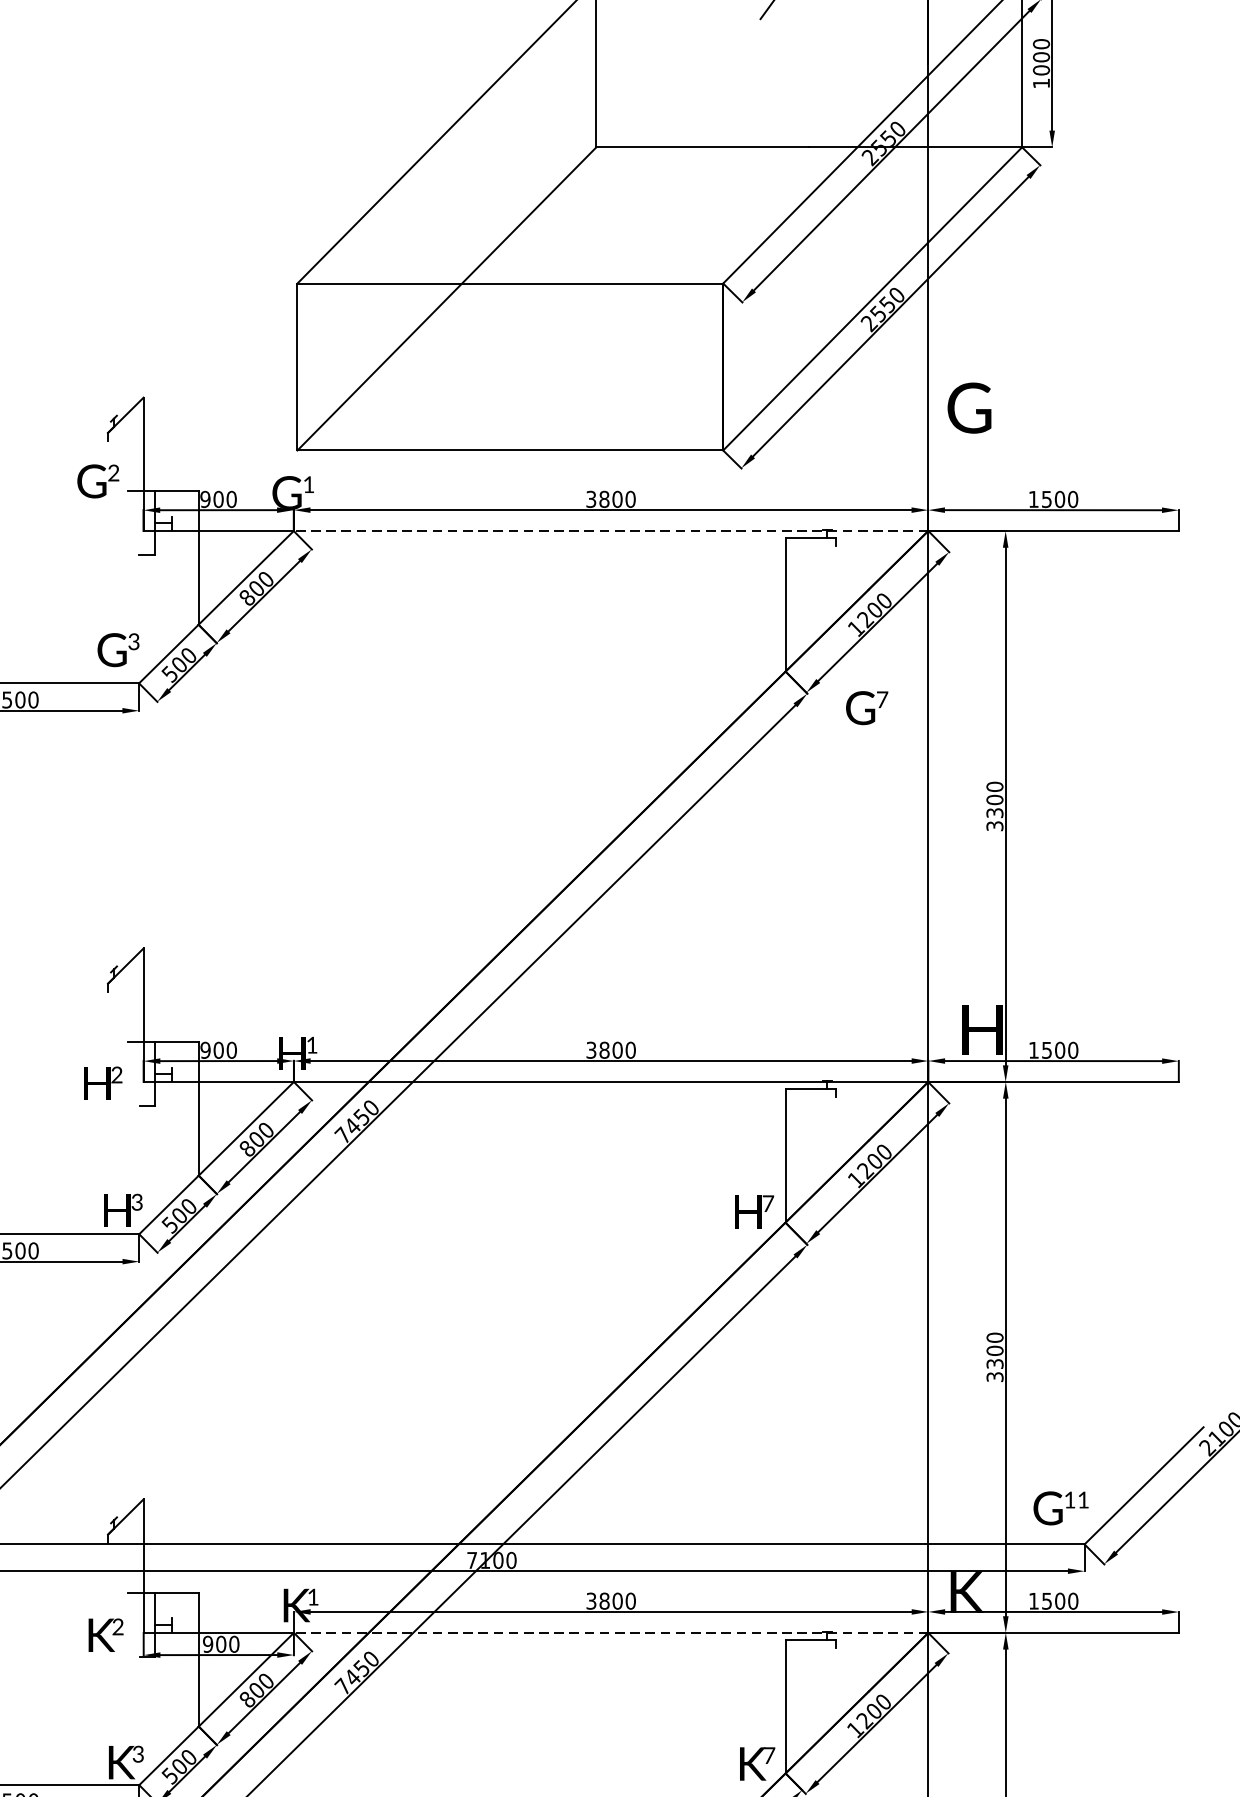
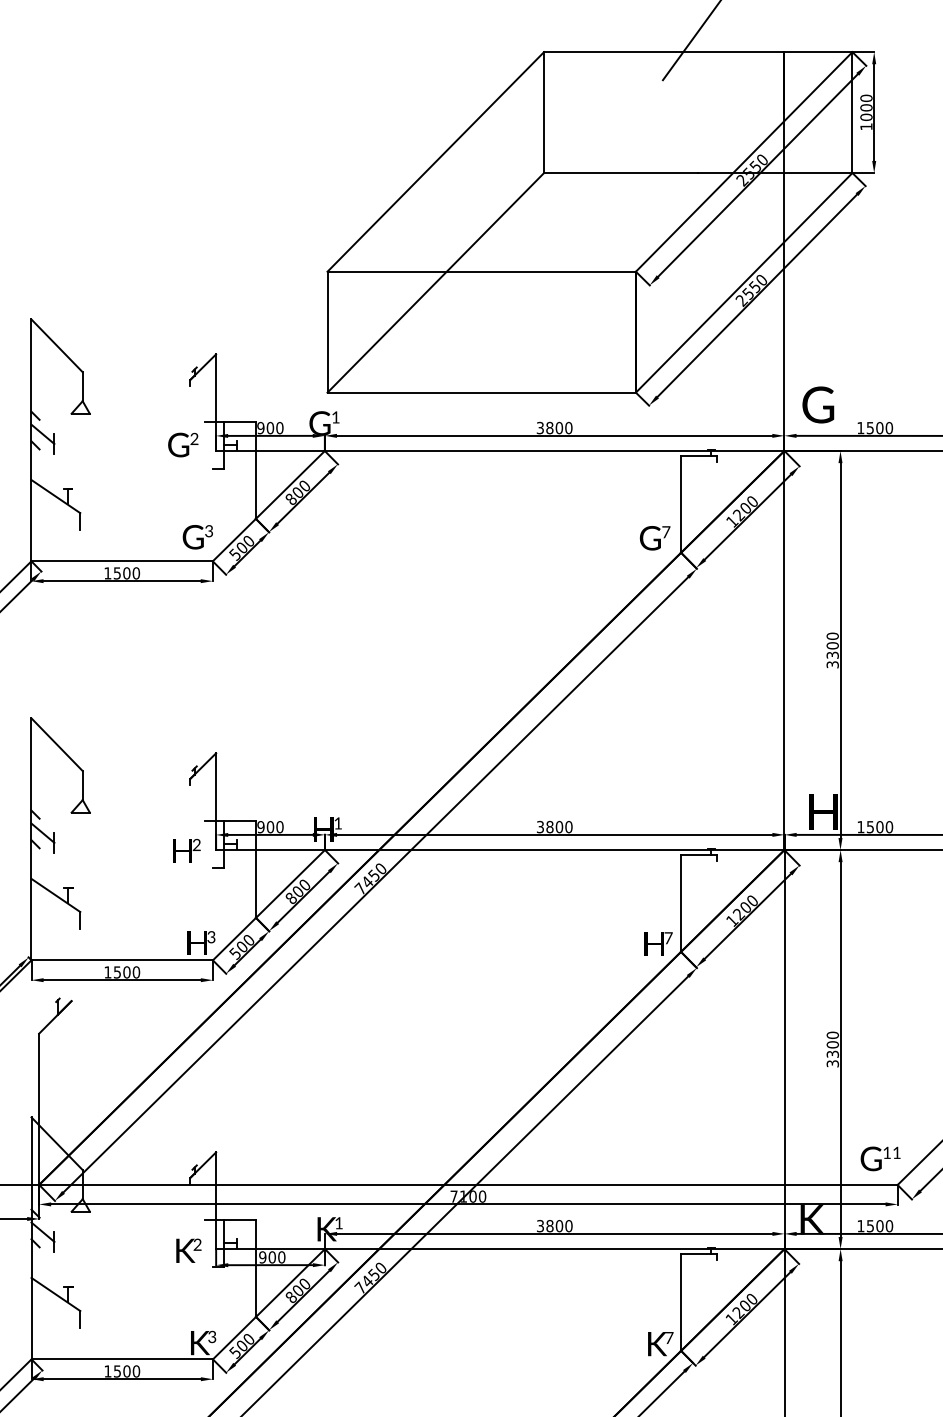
text: (969, 407) -> (818, 404), moved
text: (98, 480) -> (183, 444), moved
line: (610, 531) -> (554, 451), dashed -> solid
text: (866, 708) -> (654, 538), moved
line: (610, 1633) -> (554, 1249), dashed -> solid

